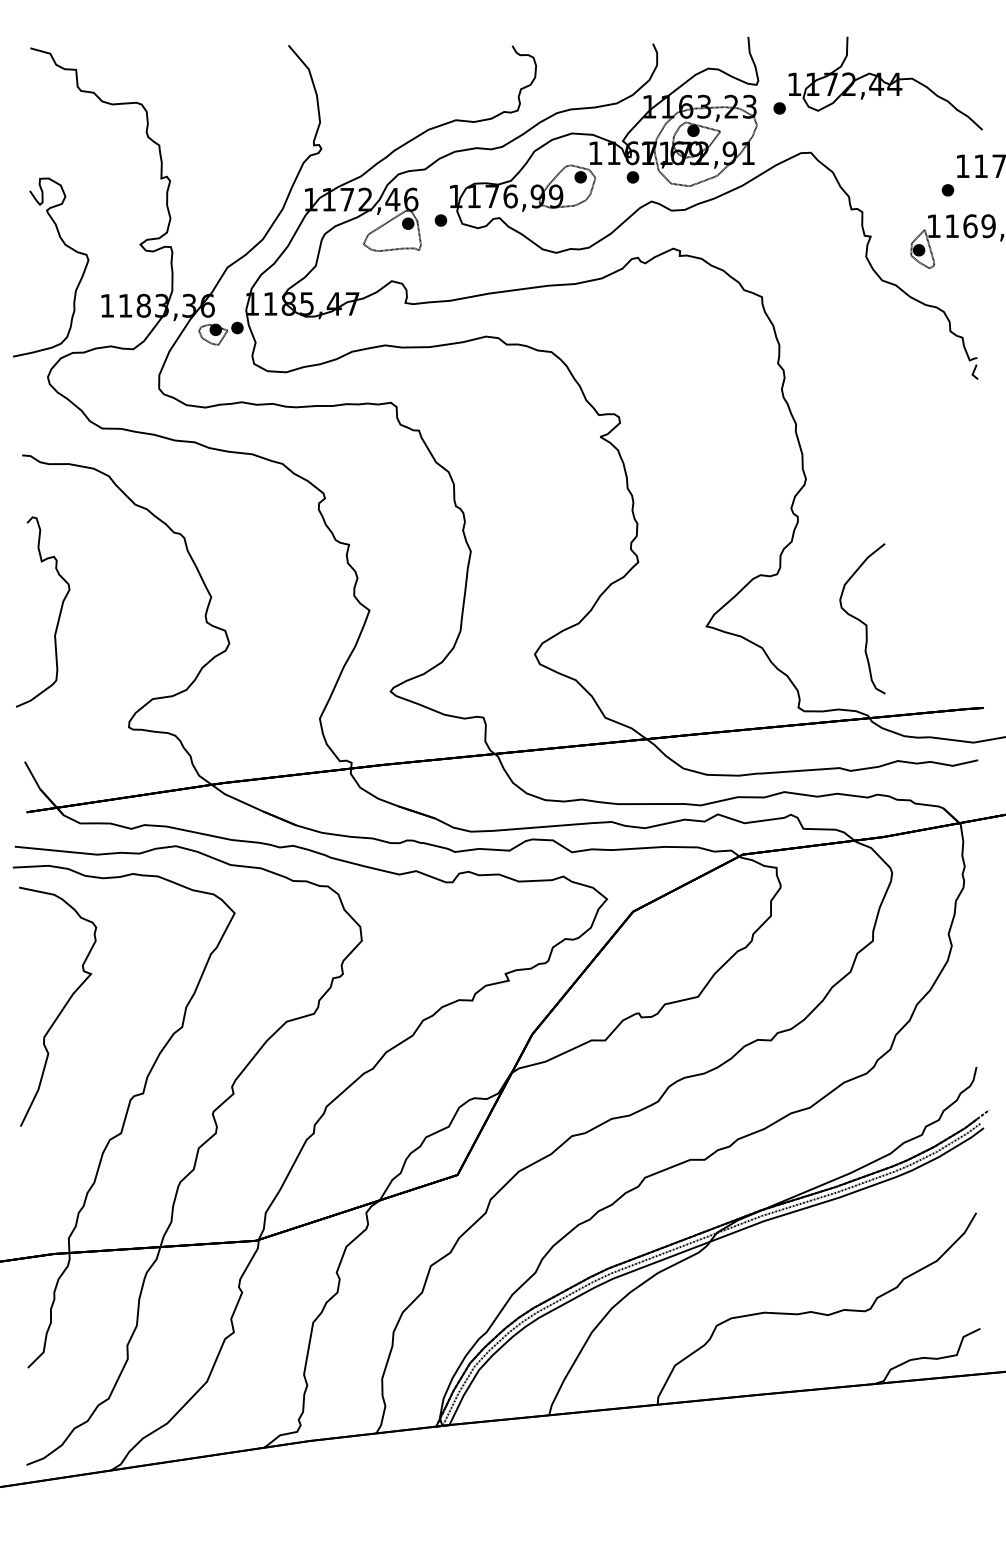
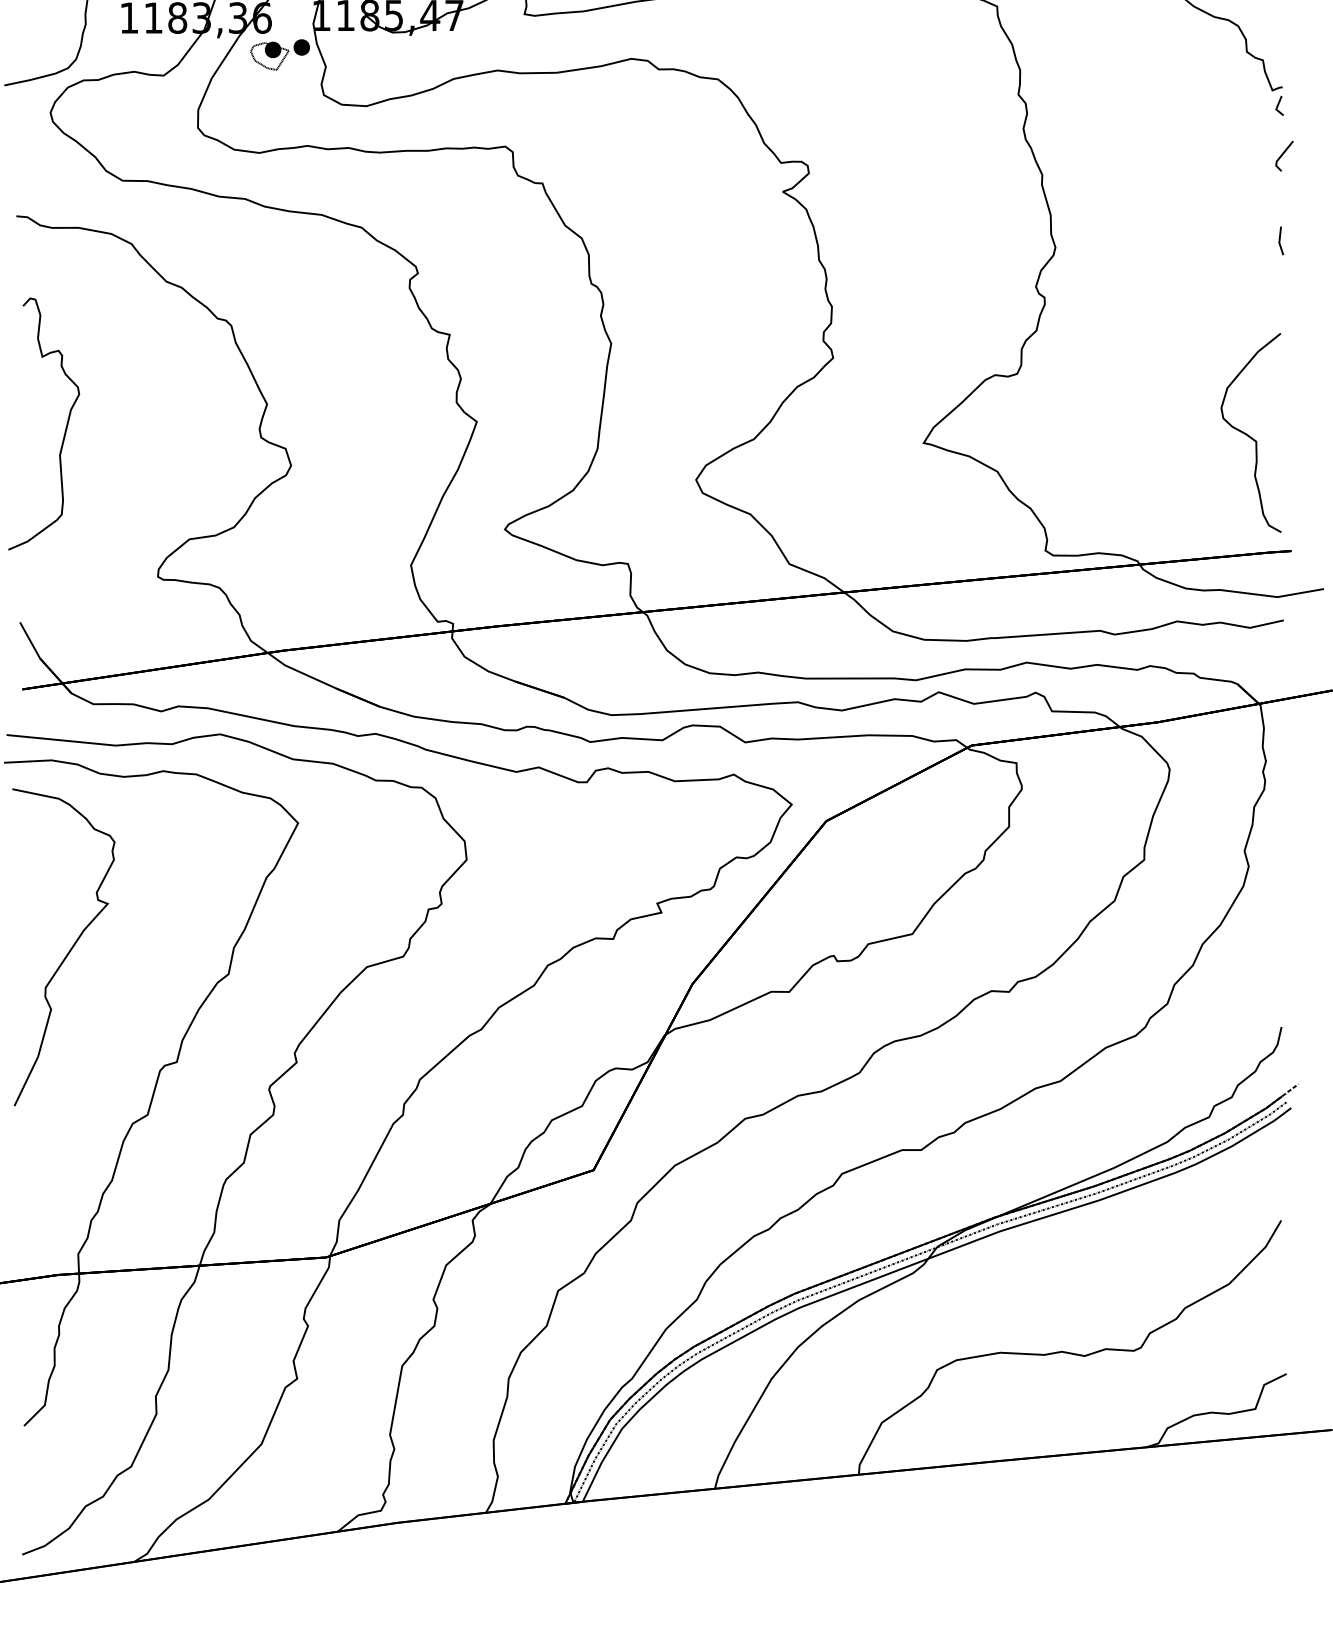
line: (978, 408) -> (1284, 154), added
line: (976, 472) -> (1281, 238), added
curve: (860, 619) -> (1248, 433), moved

